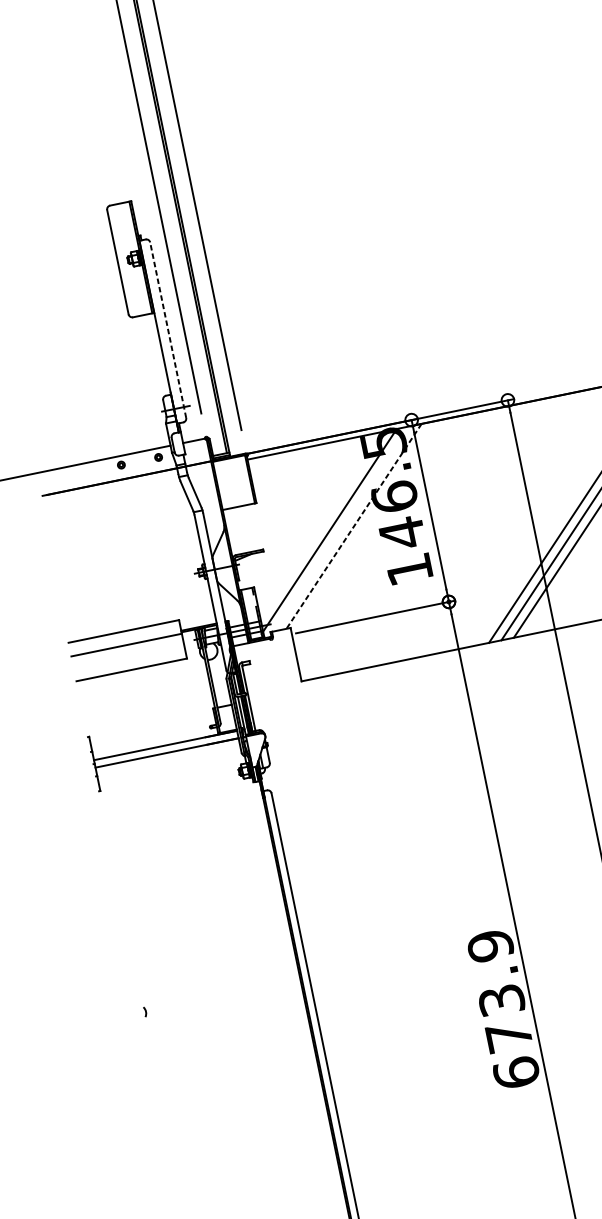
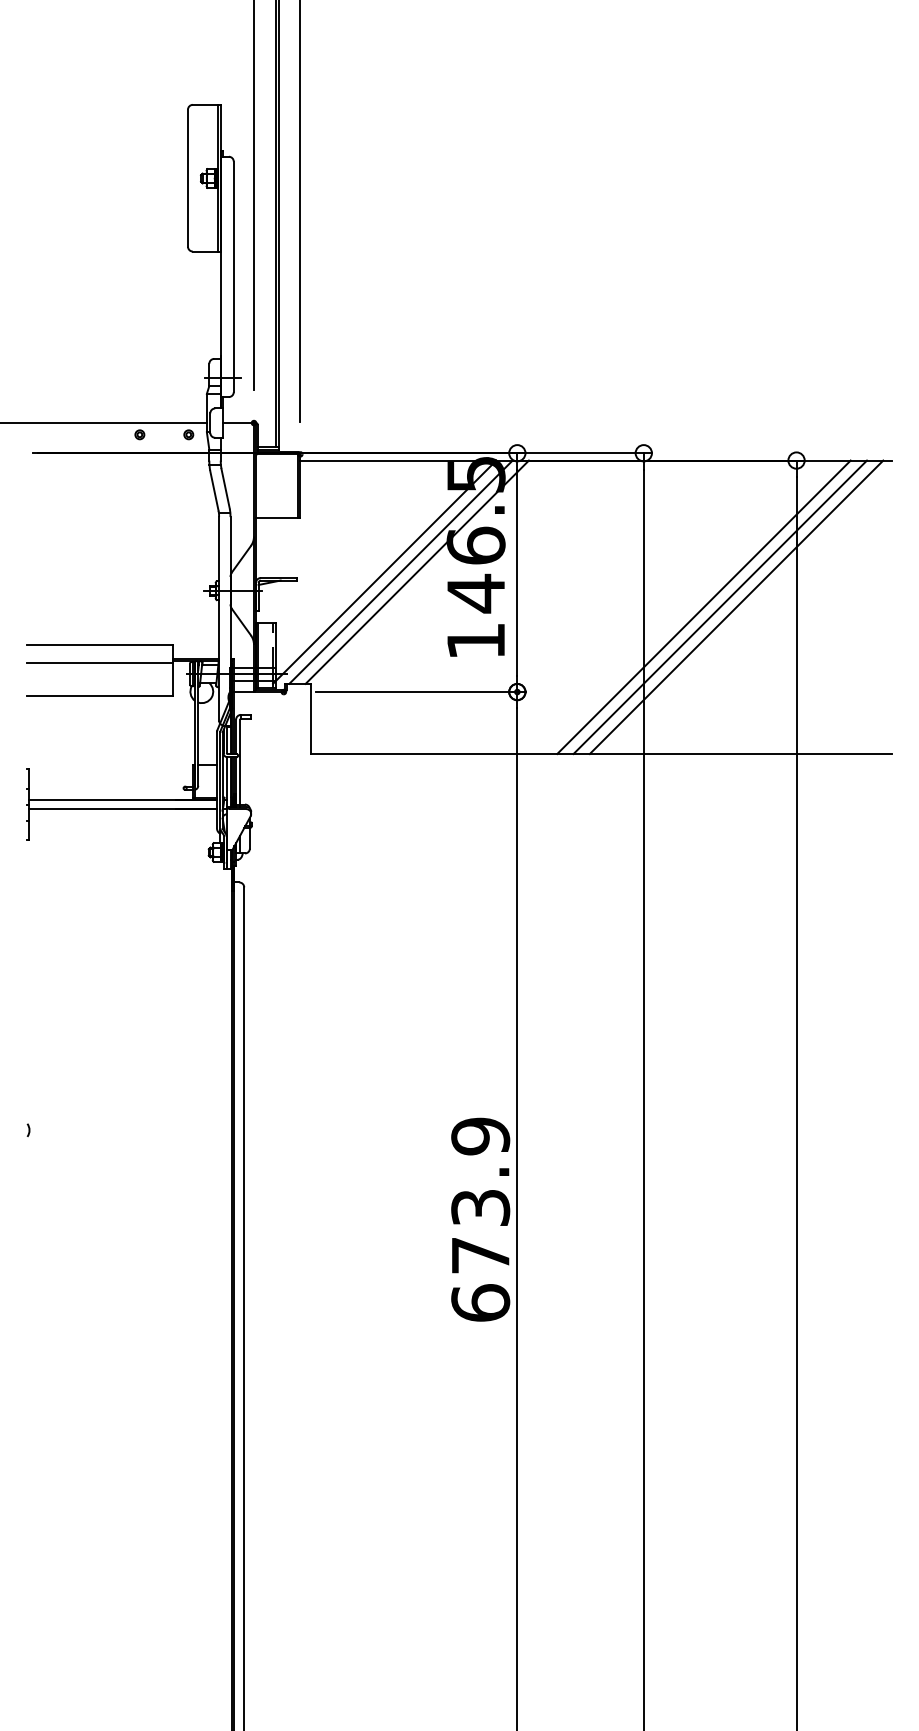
line: (167, 329) -> (233, 276), dashed -> solid
line: (354, 526) -> (417, 572), dashed -> solid
line: (341, 528) -> (400, 571), added

